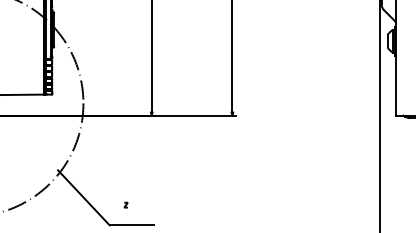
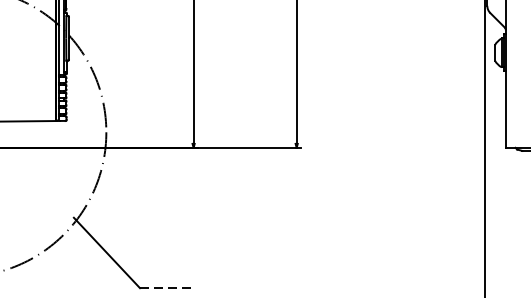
line: (125, 204) -> (160, 261), removed
line: (131, 225) -> (167, 288), solid -> dashed

